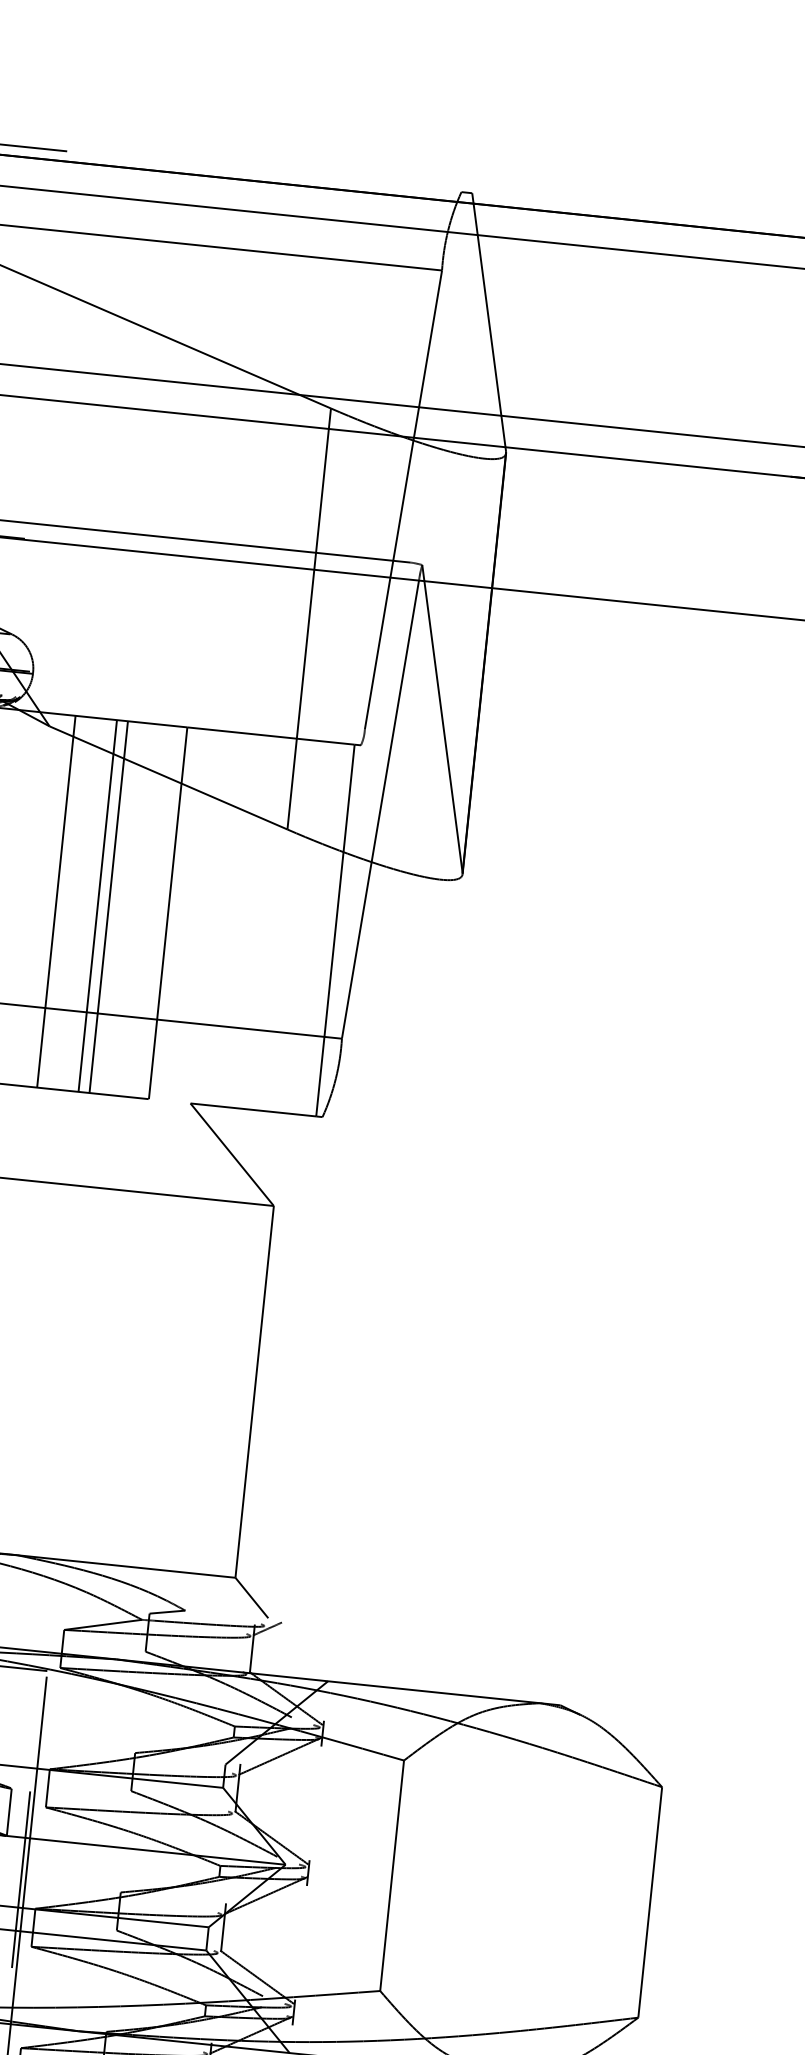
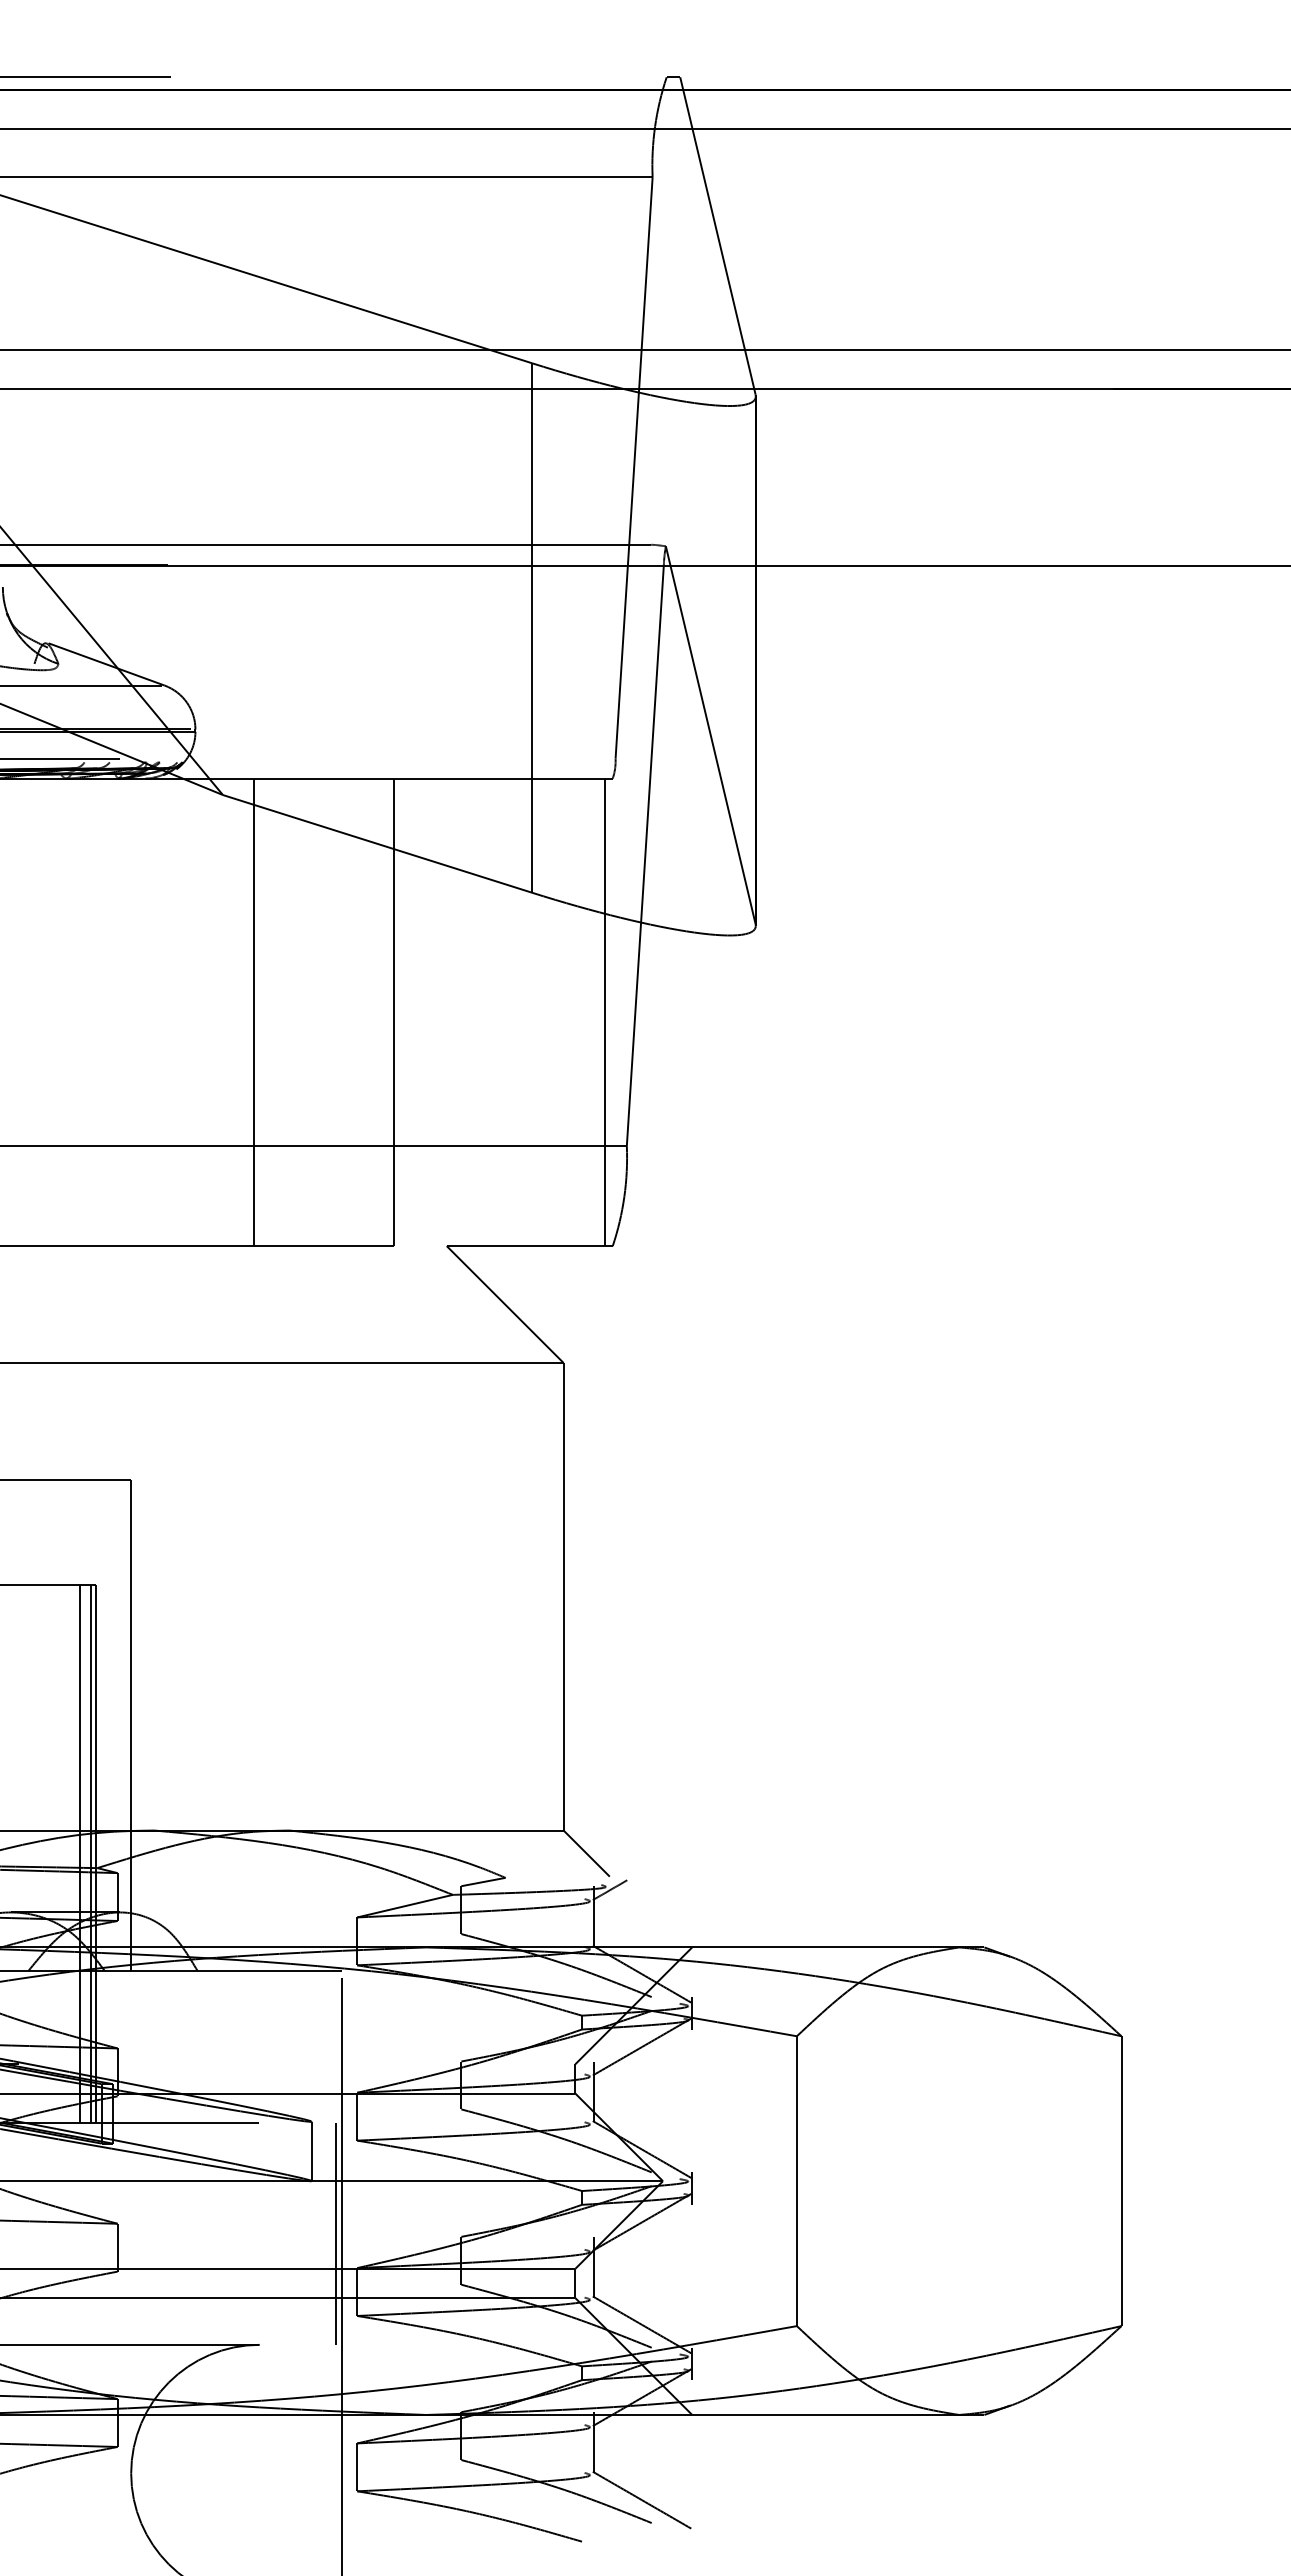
line: (97, 906) -> (305, 1012), removed
line: (108, 907) -> (319, 1012), removed

